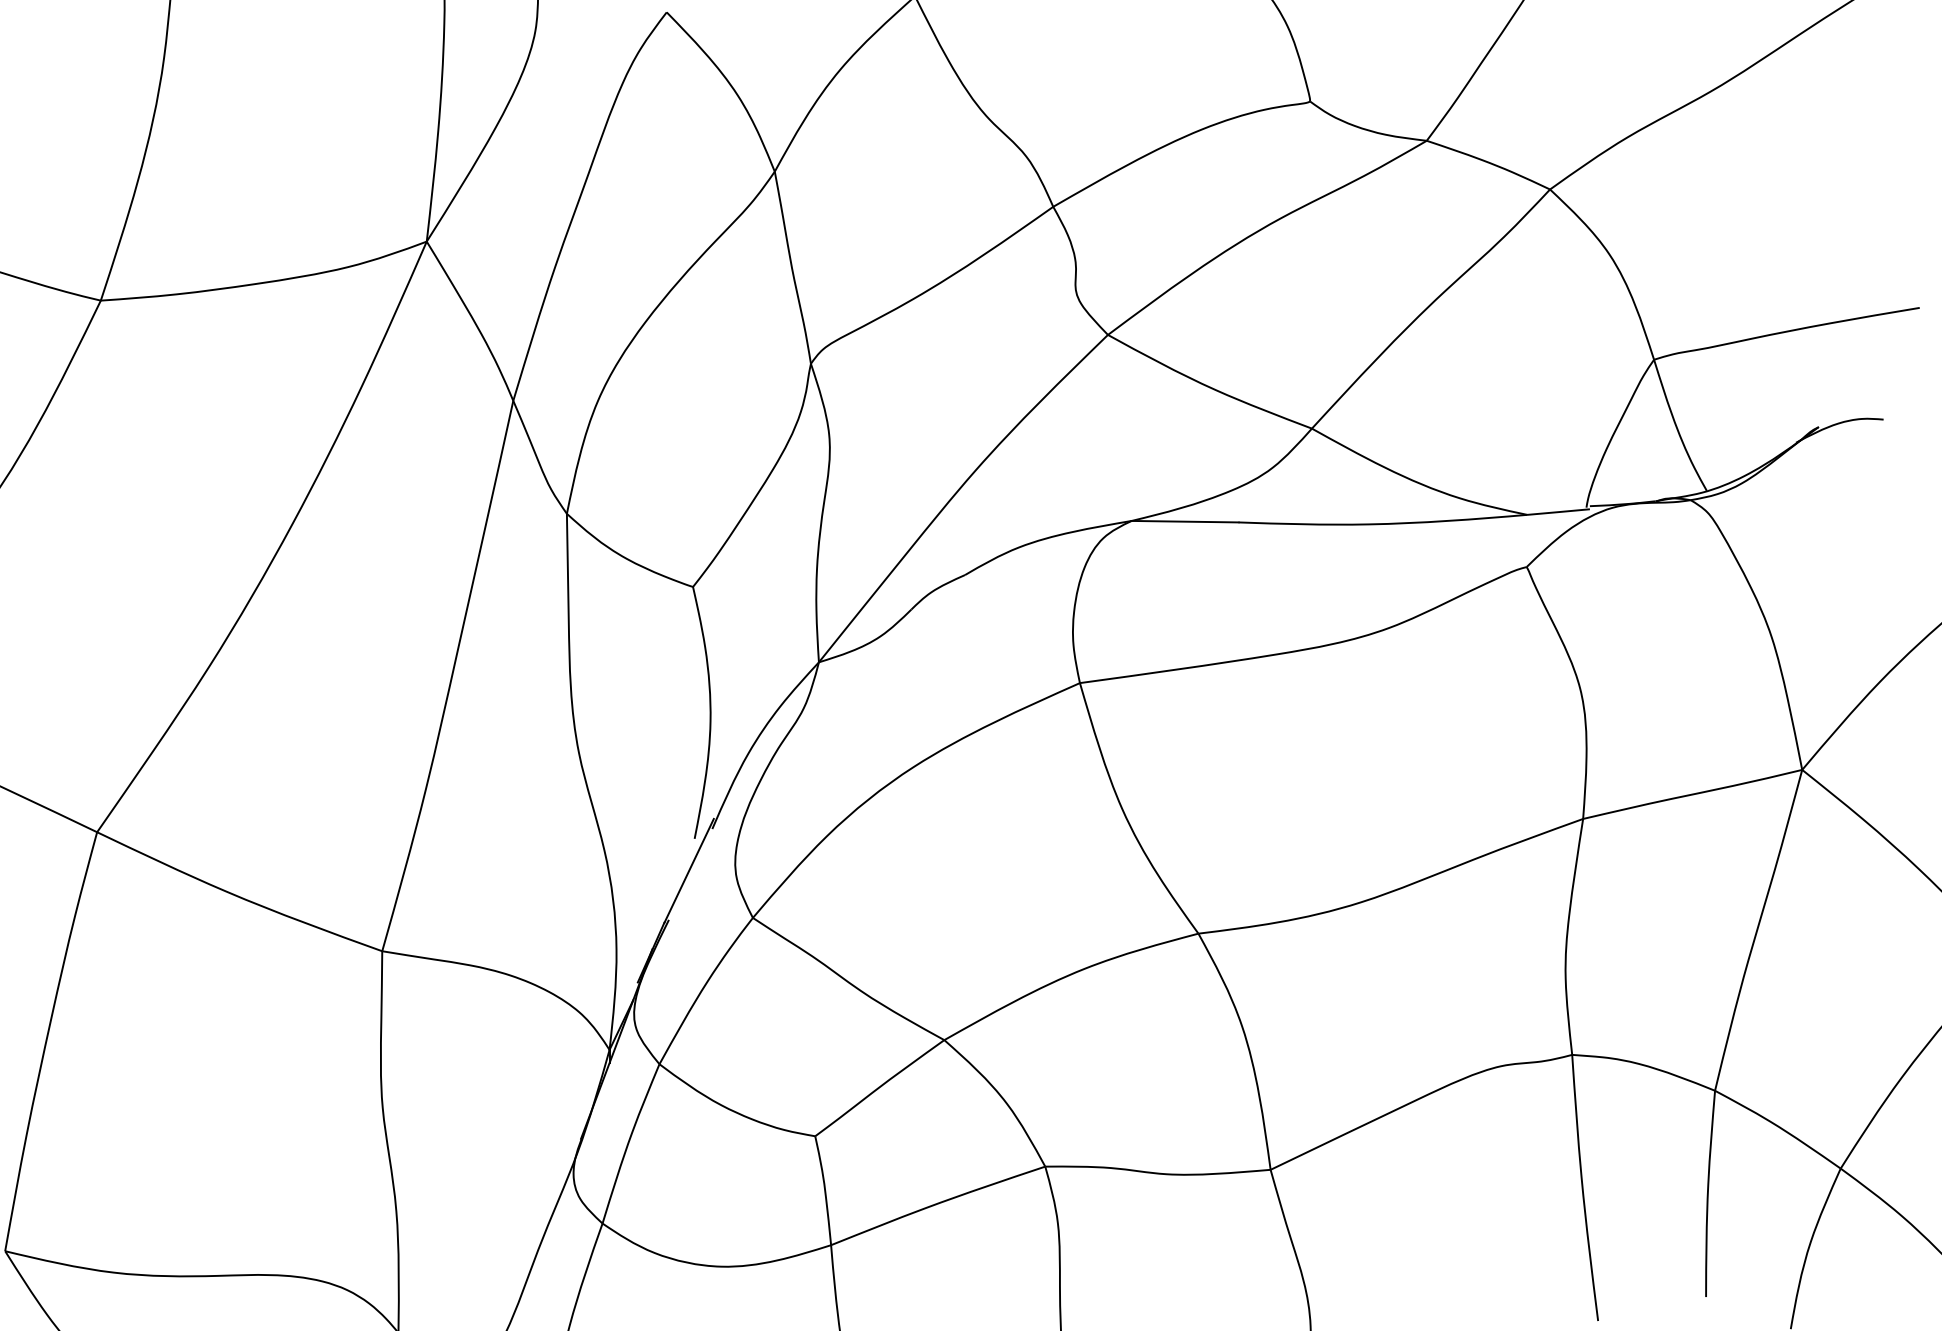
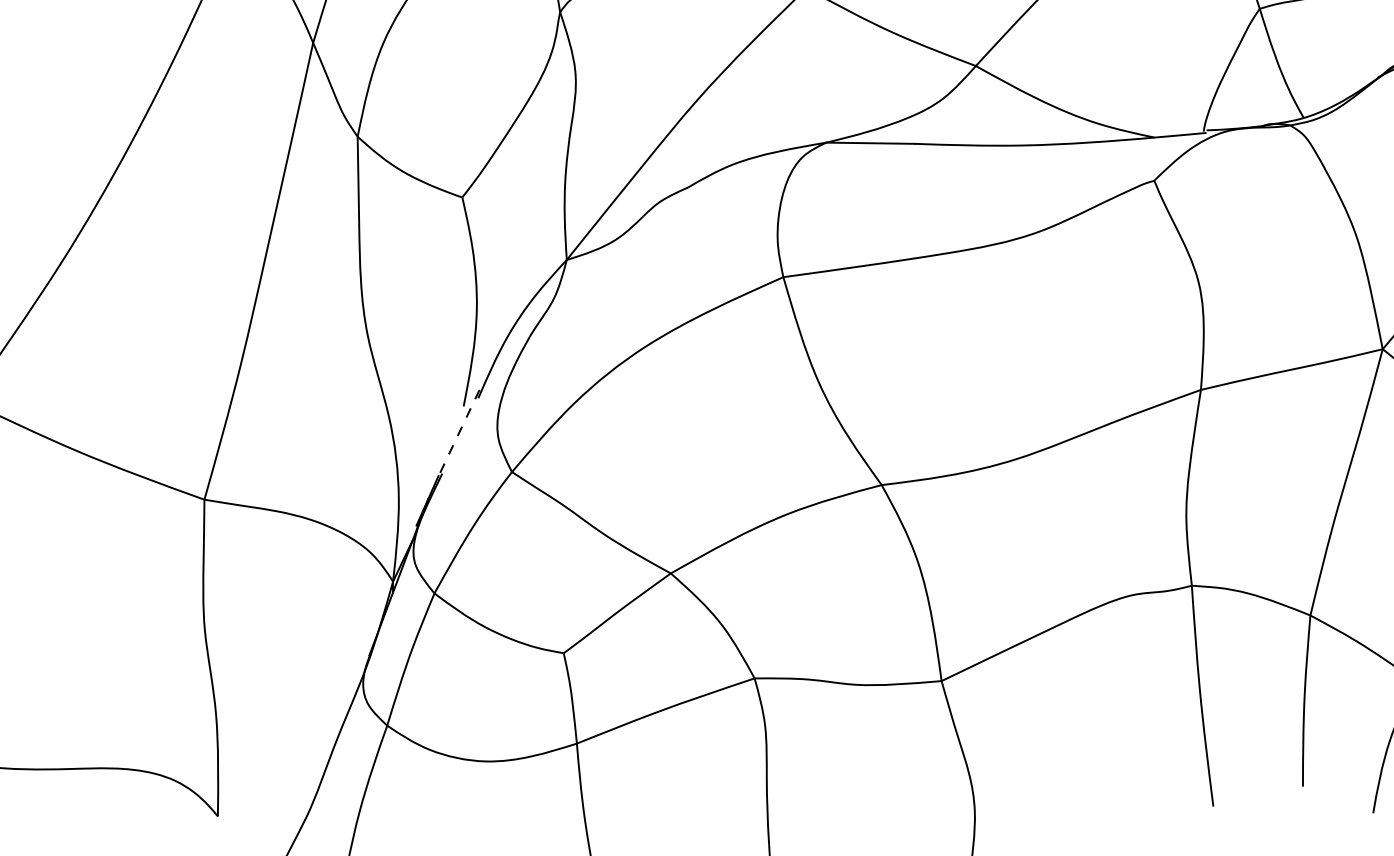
line: (689, 870) -> (459, 432), solid -> dashed

